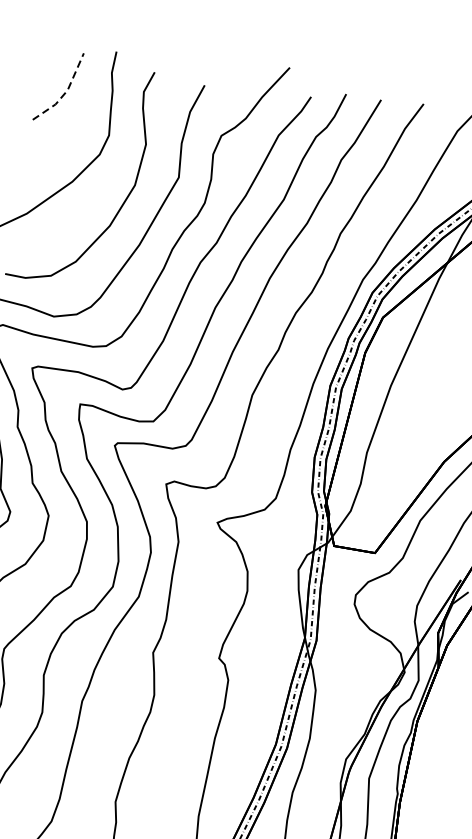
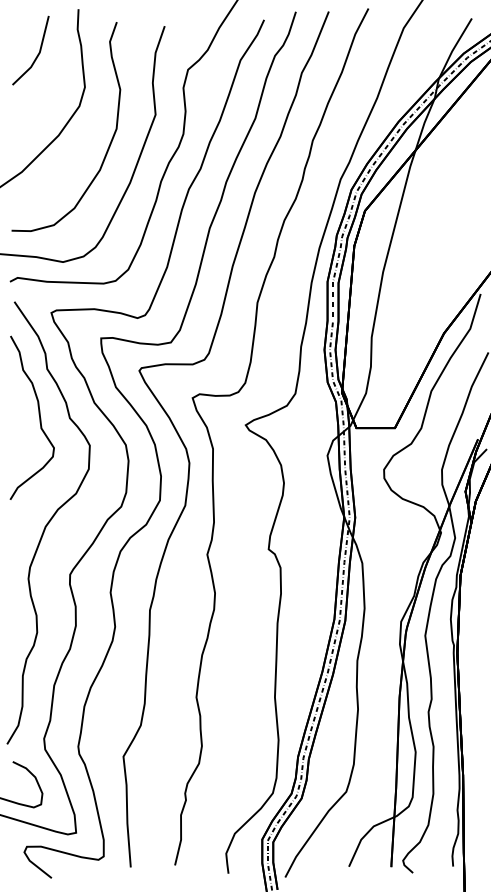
line: (65, 92) -> (38, 54), dashed -> solid

